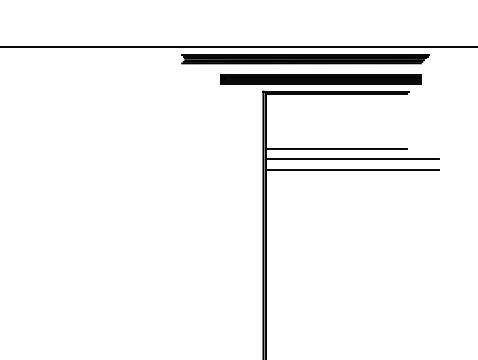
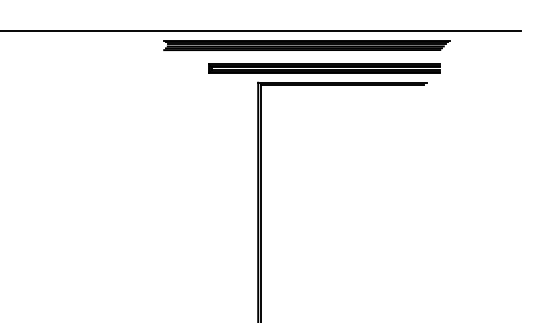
line: (335, 149) -> (341, 149), removed
line: (351, 159) -> (360, 161), removed
line: (352, 169) -> (361, 172), removed

